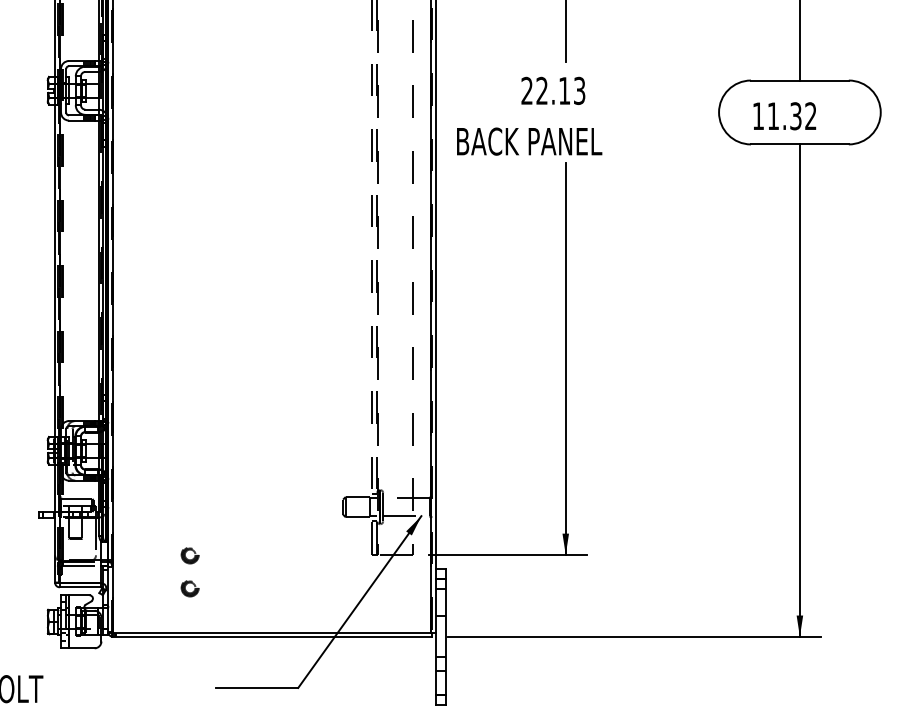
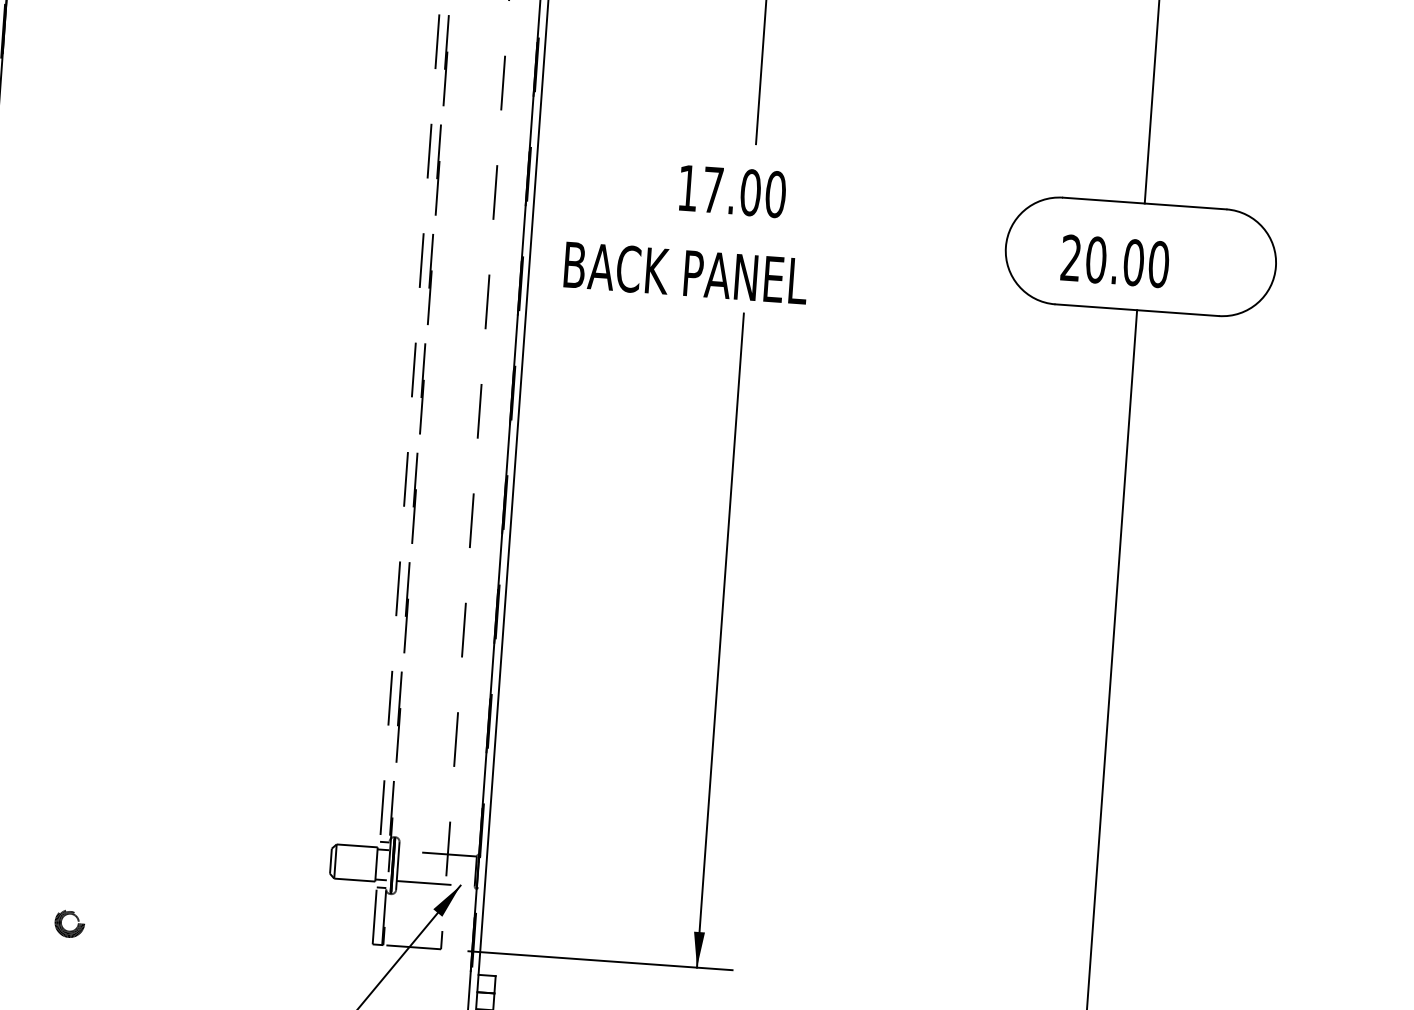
text: (553, 90) -> (732, 190), 22.13 -> 17.00
text: (784, 116) -> (1114, 261), 11.32 -> 20.00
part: (189, 588) -> (64, 978), removed

